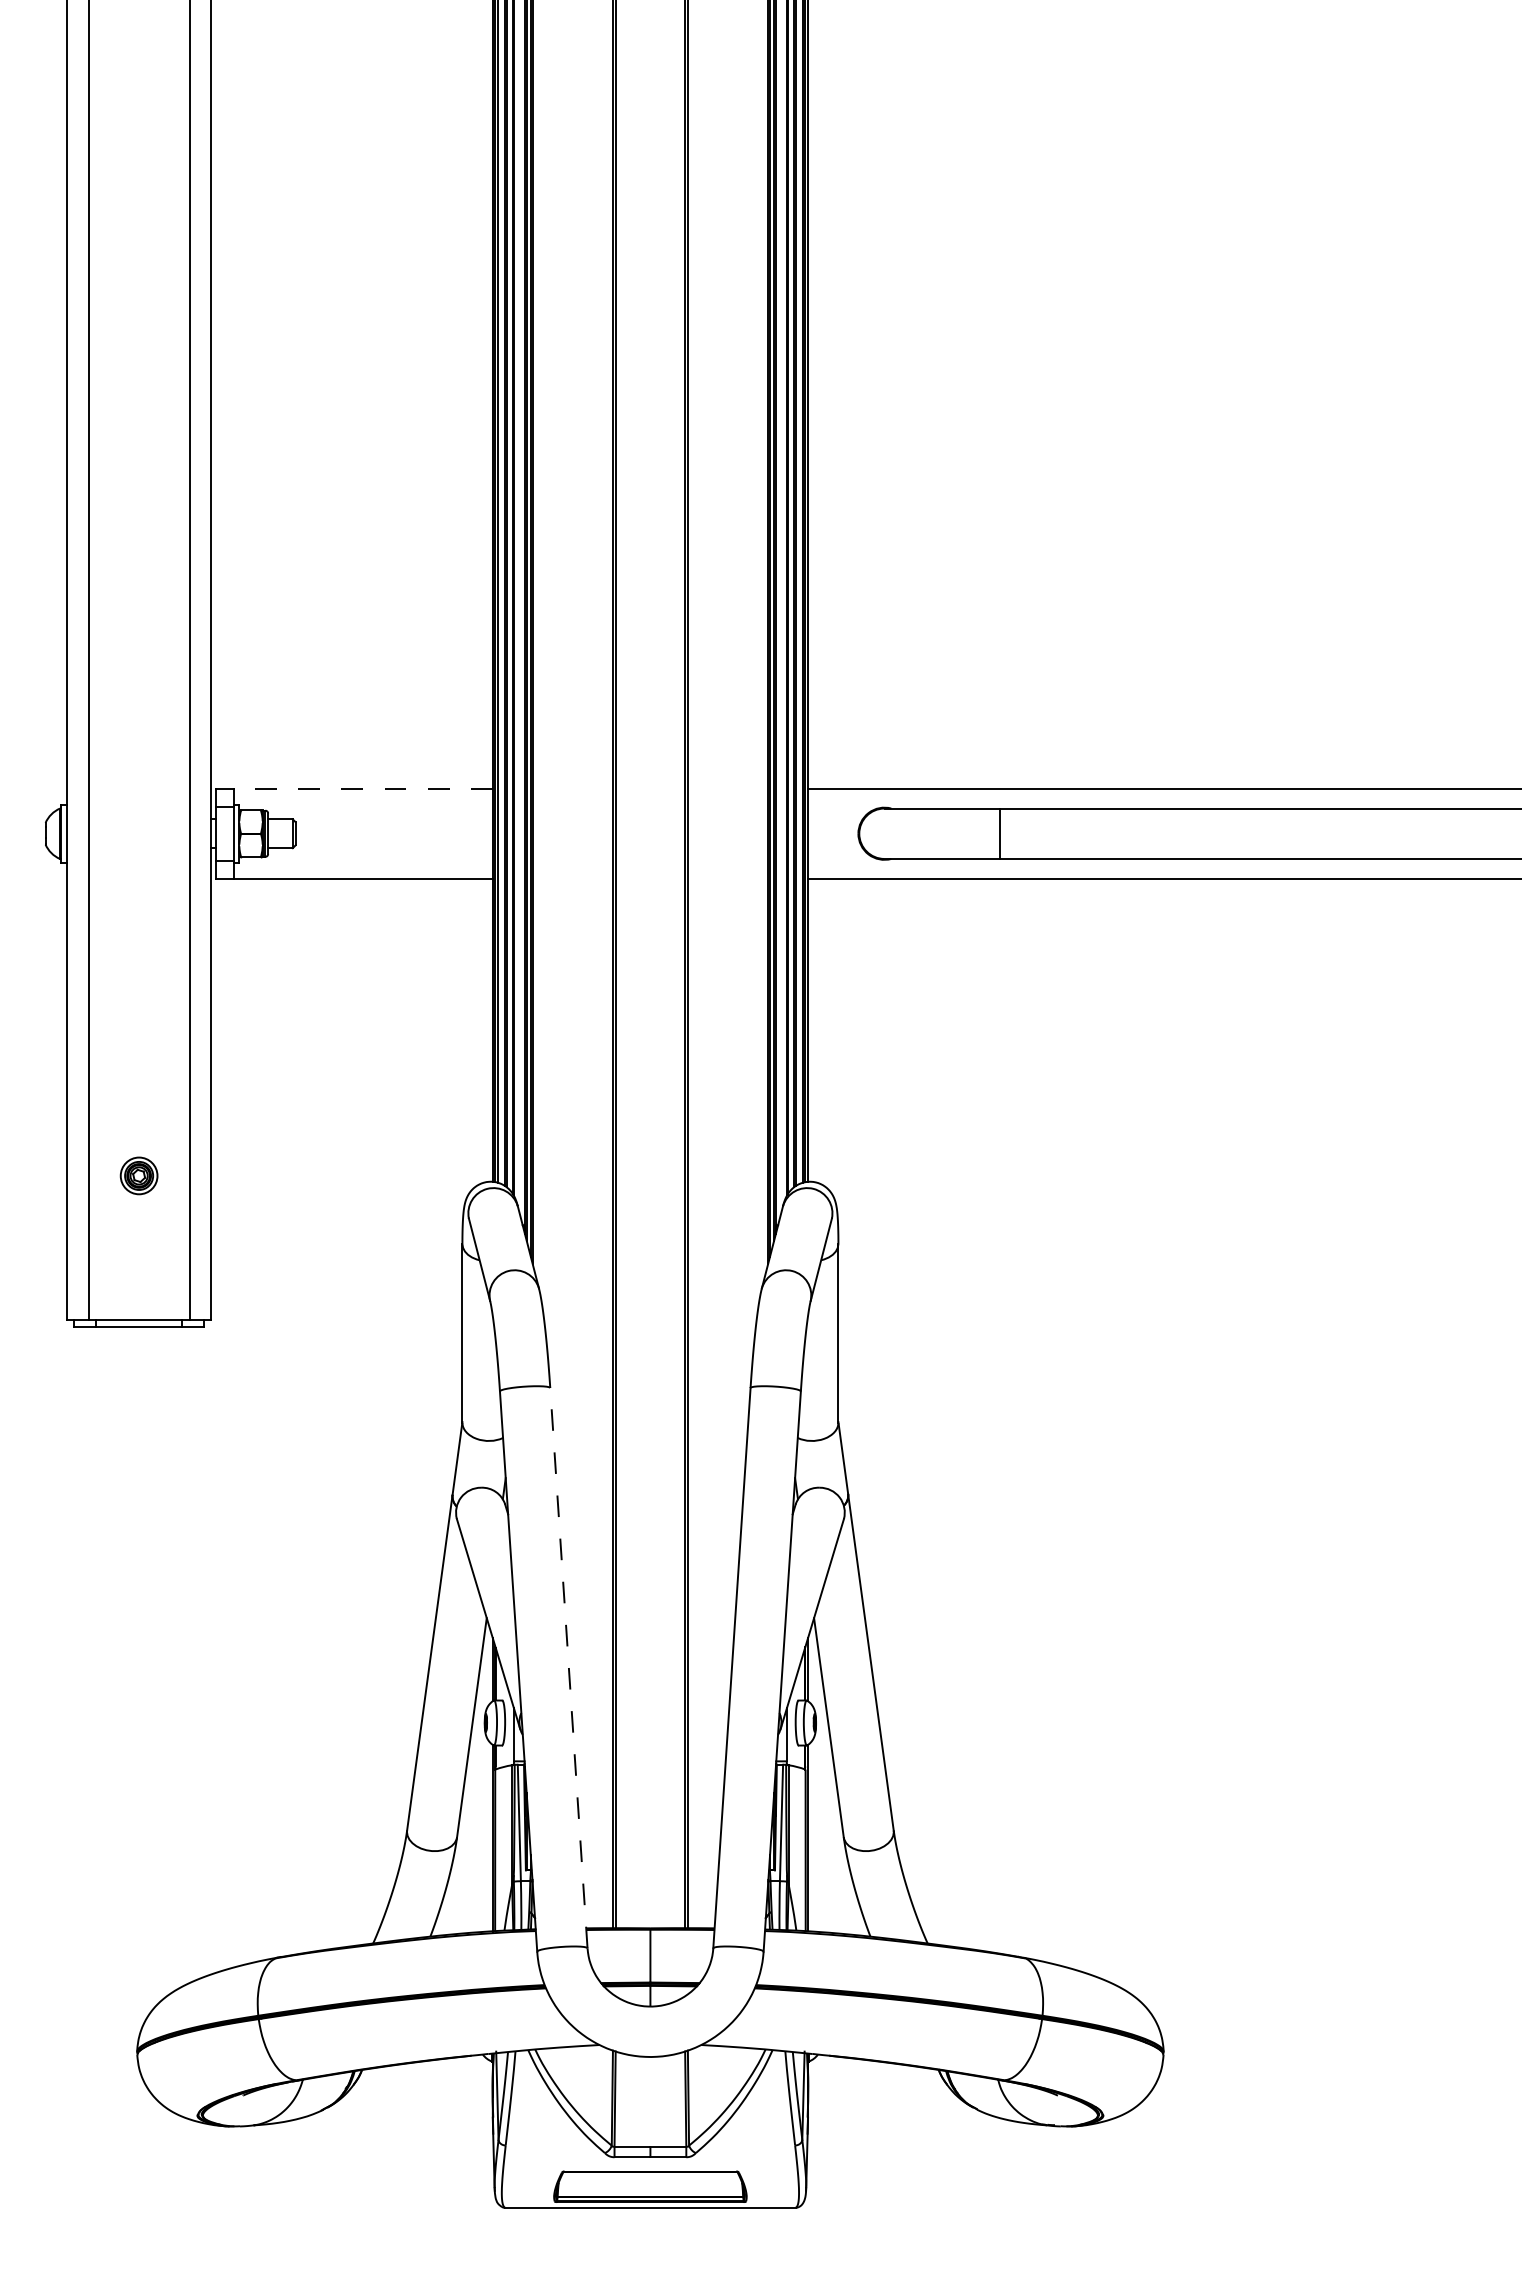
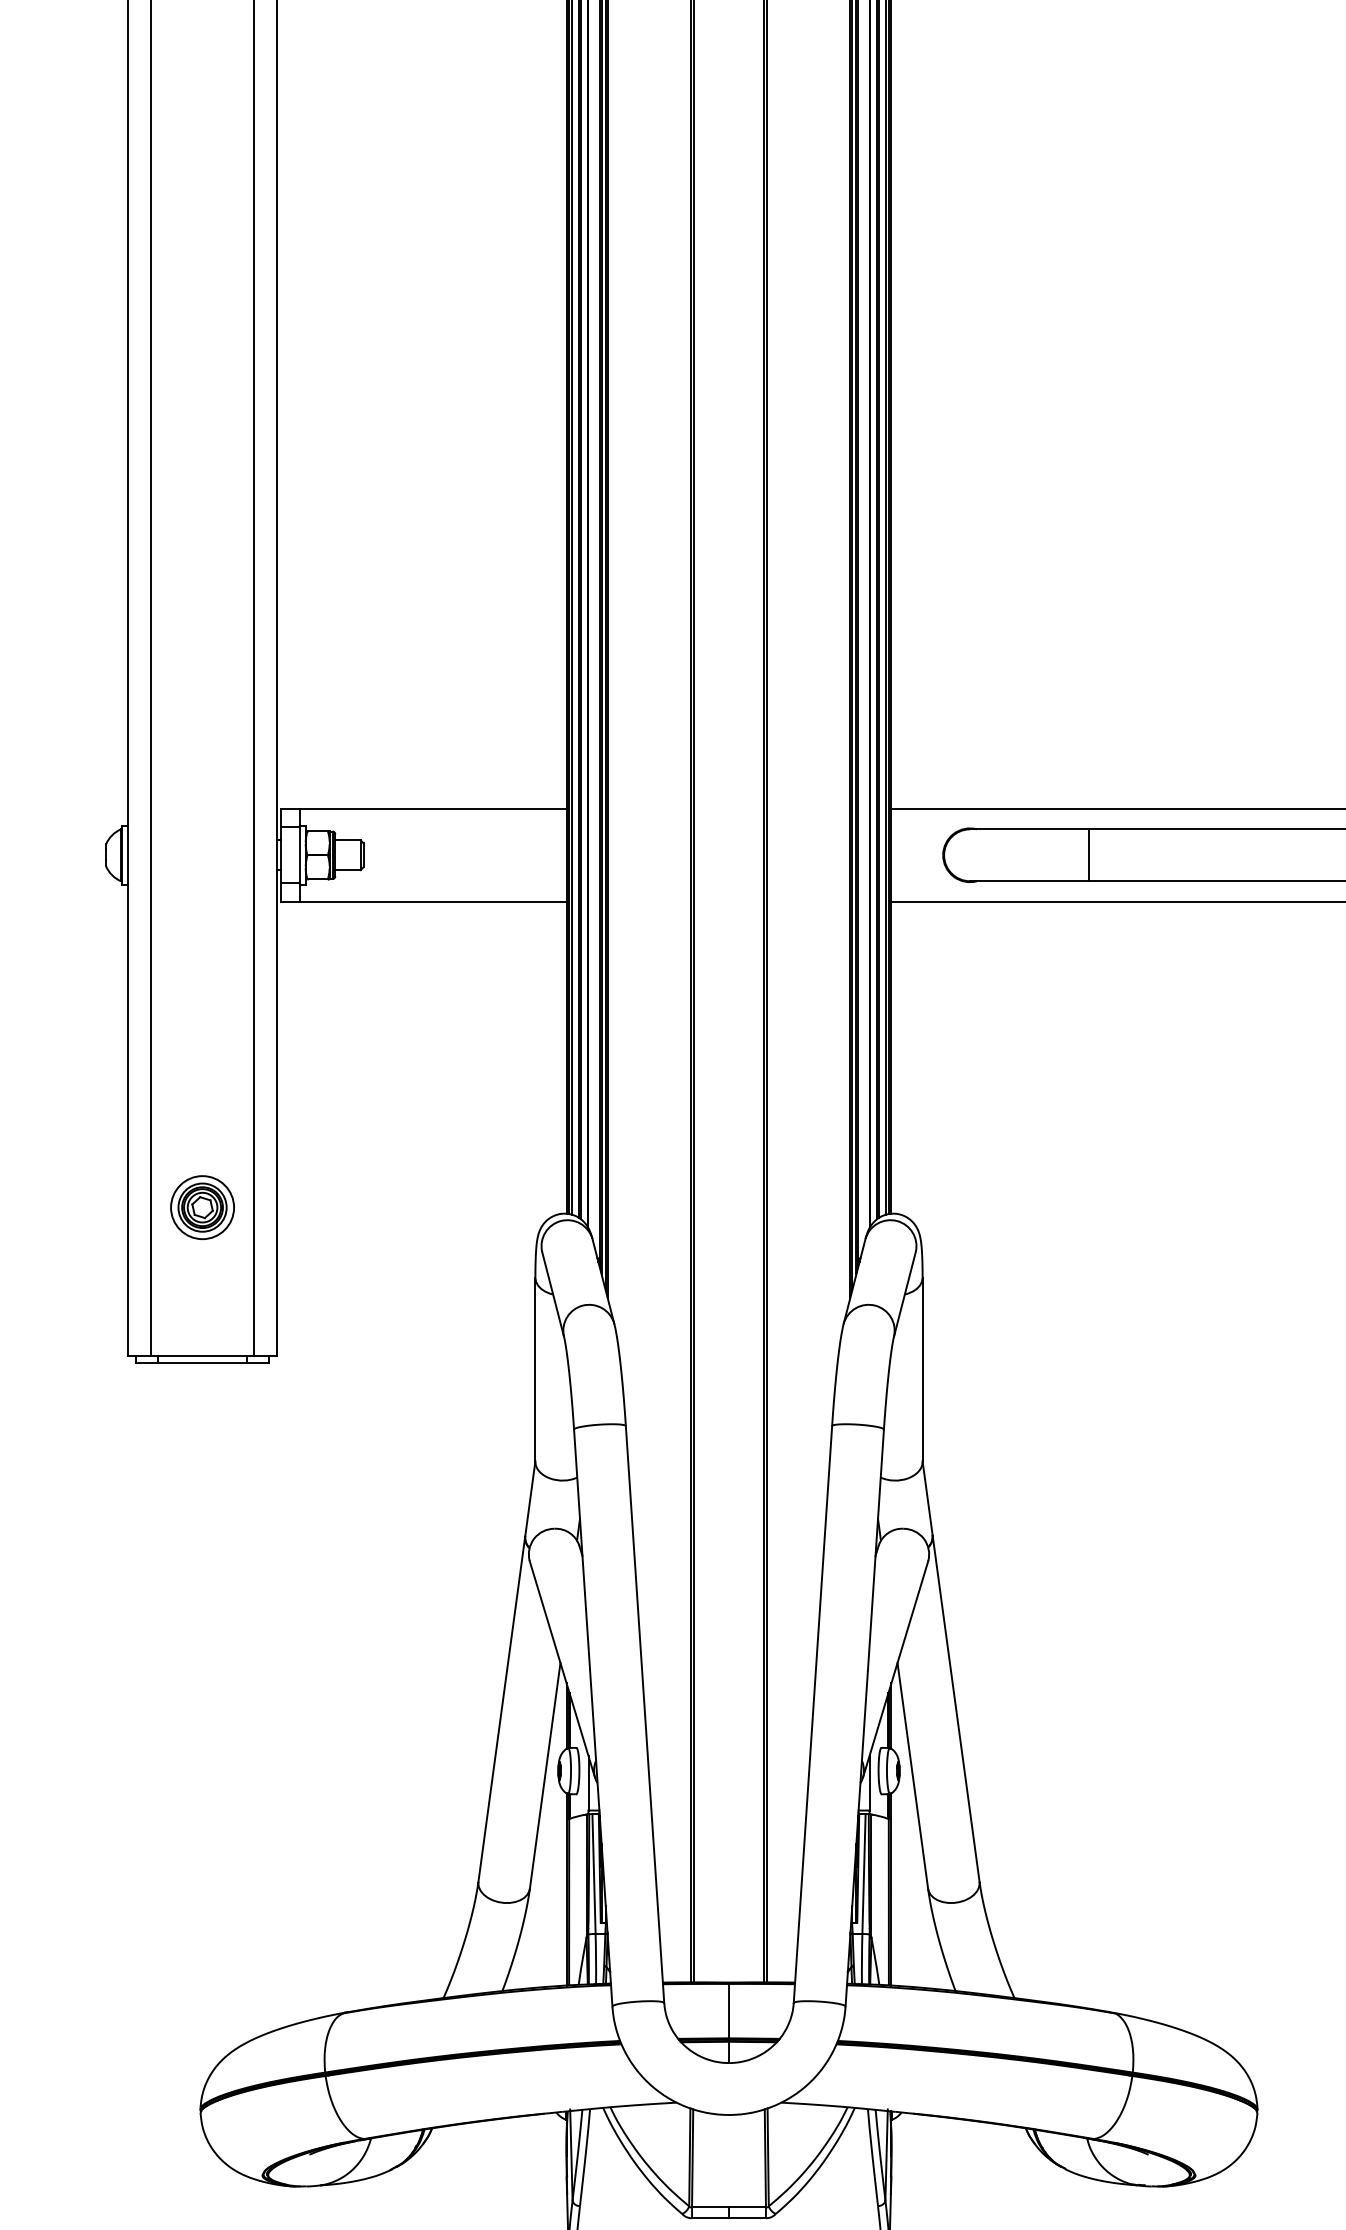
line: (363, 788) -> (433, 808), dashed -> solid
part: (138, 1175) -> (201, 1207), size x1.67
line: (568, 1668) -> (644, 1714), dashed -> solid

